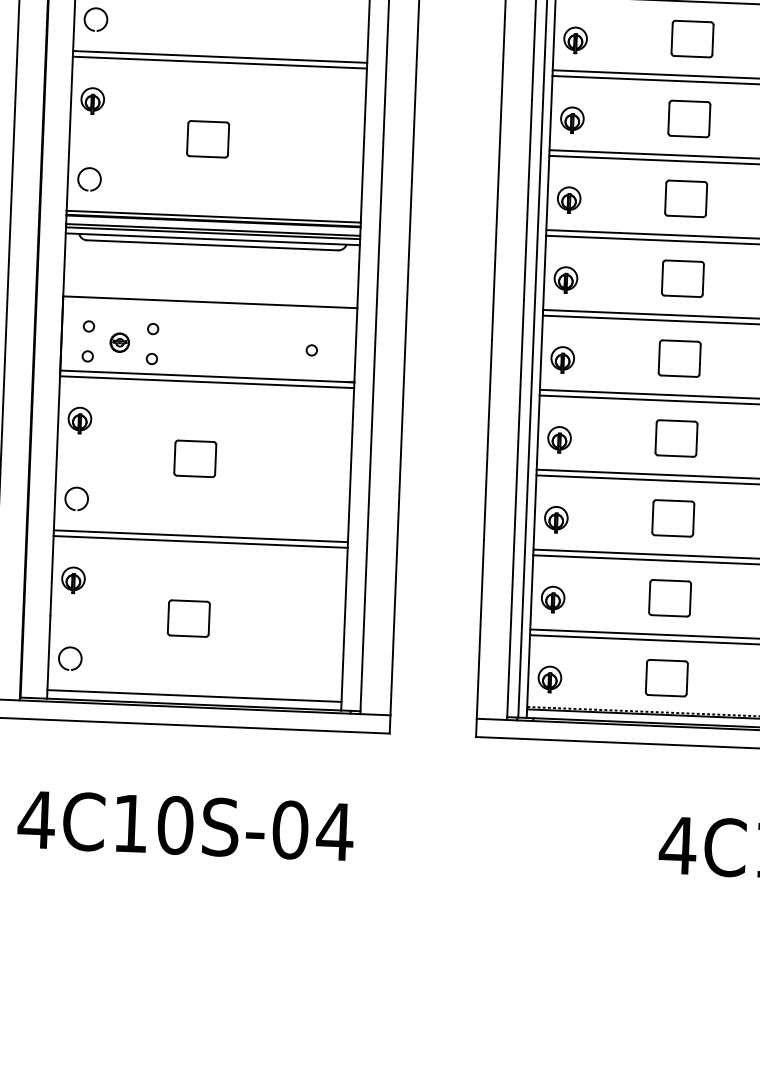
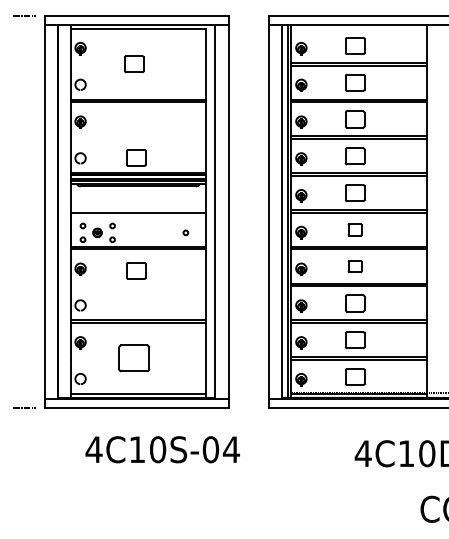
part: (208, 138) -> (136, 157), moved
part: (678, 357) -> (354, 229), size x0.7
part: (675, 438) -> (354, 266), size x0.7
part: (195, 458) -> (136, 270), moved
part: (189, 618) -> (134, 358), size x1.6
text: (185, 825) -> (162, 449), moved

